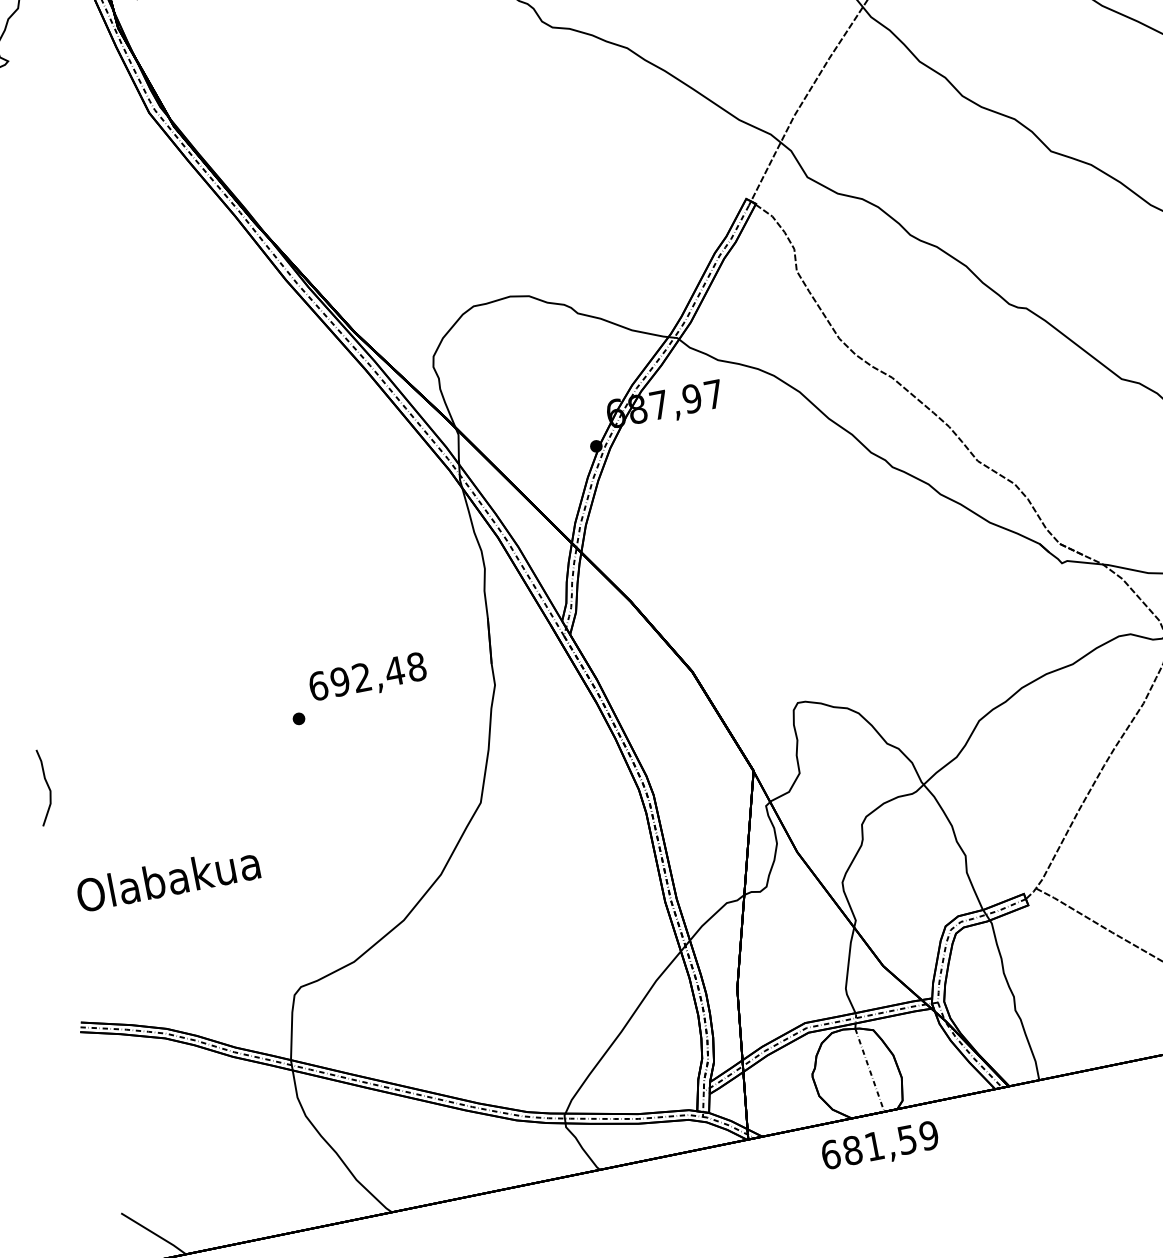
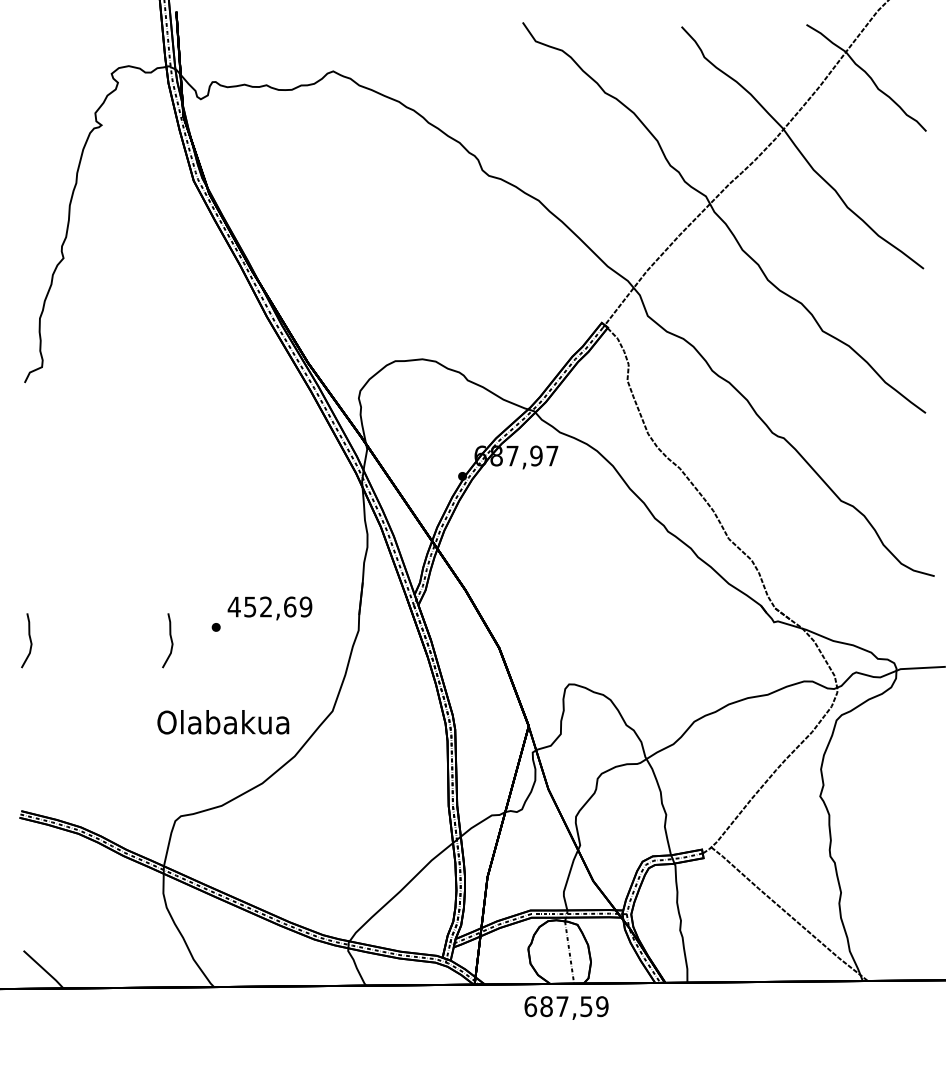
text: (366, 676) -> (269, 606), 692,48 -> 452,69
curve: (239, 749) -> (170, 640), added
text: (168, 879) -> (223, 722), moved
text: (874, 1146) -> (562, 1006), 681,59 -> 687,59

